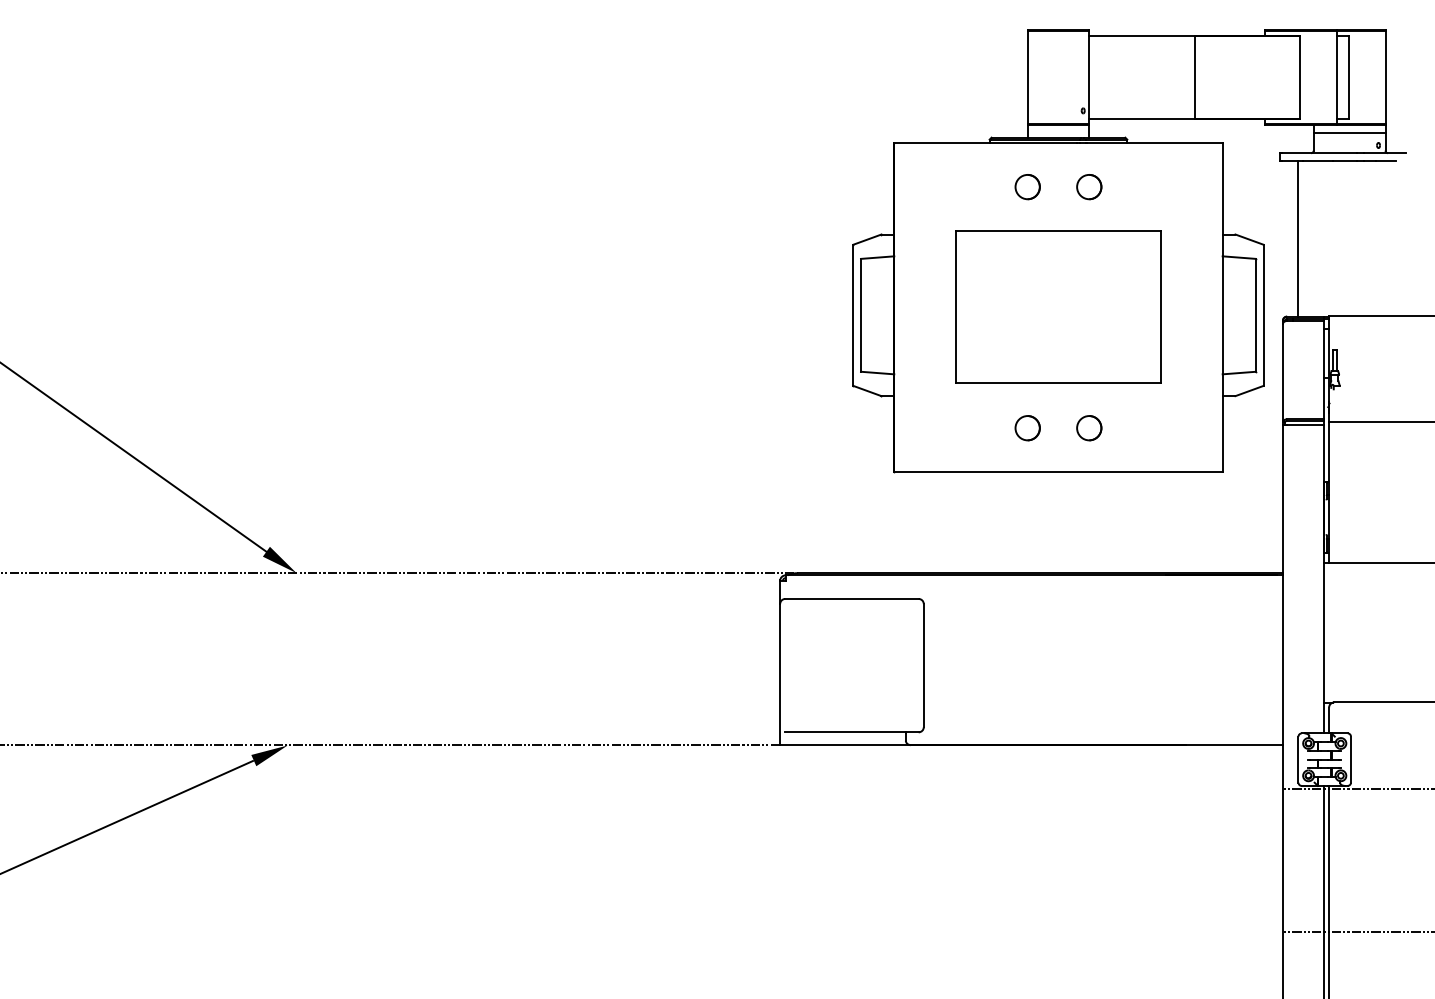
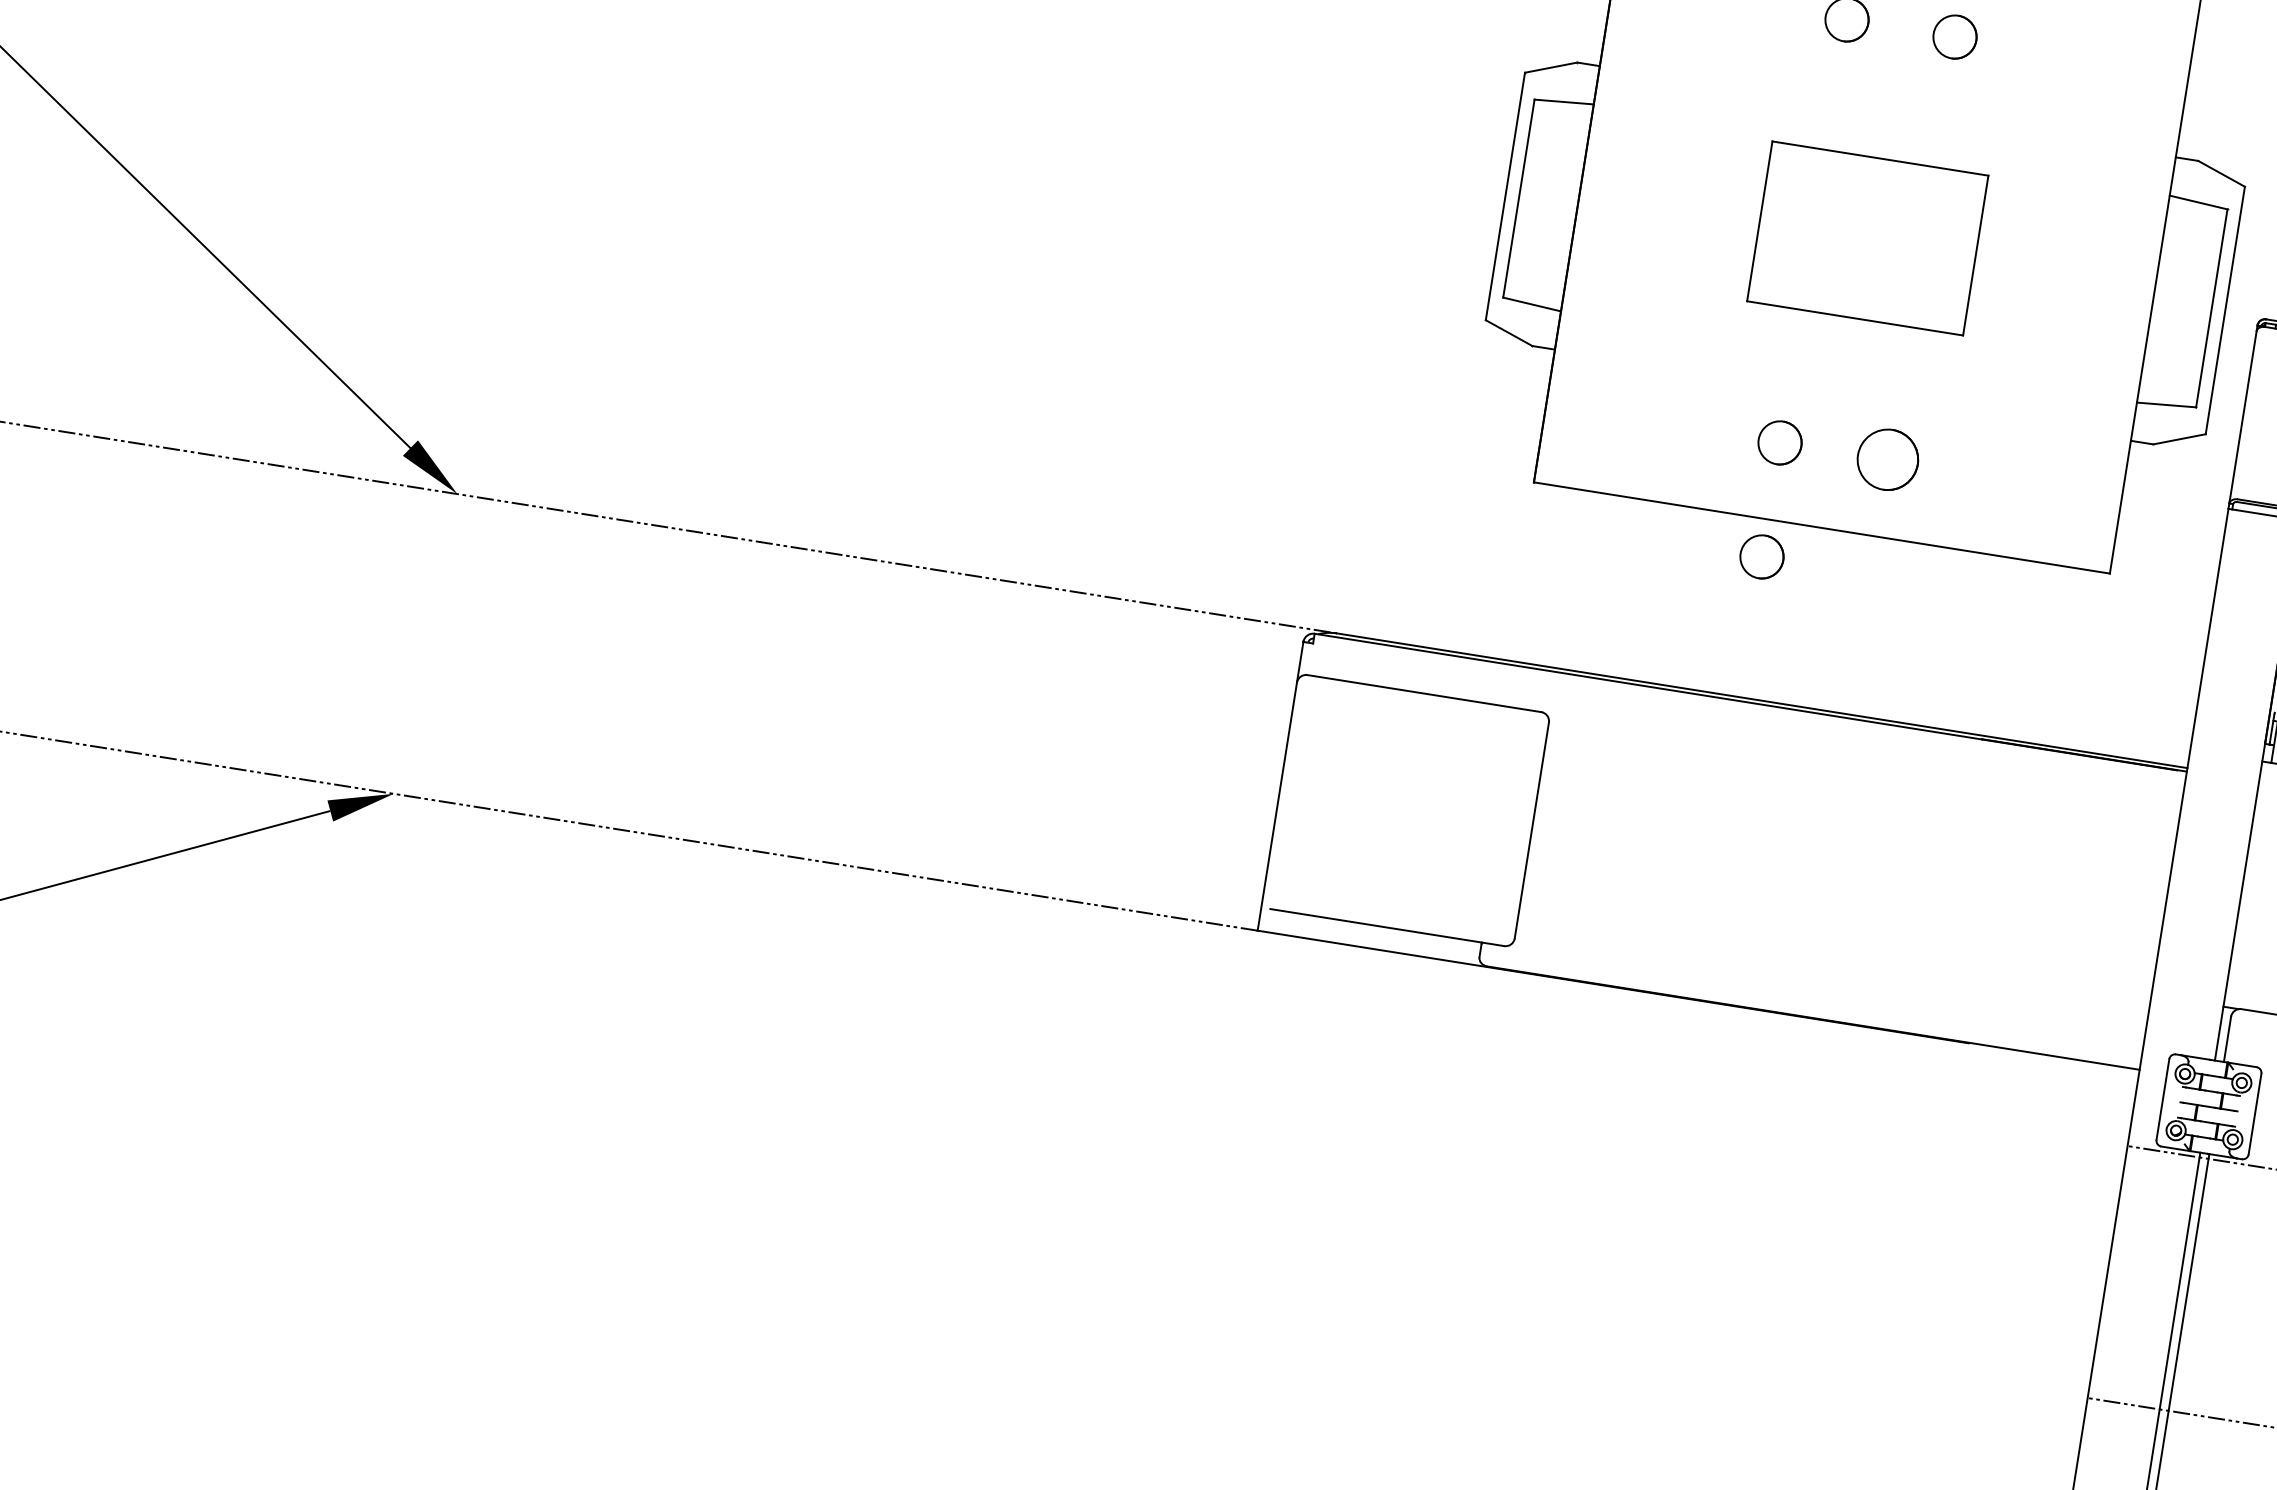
part: (1058, 306) -> (1867, 238), size x0.6
part: (1089, 428) -> (1888, 460), size x1.4
part: (1027, 493) -> (1761, 557), added

